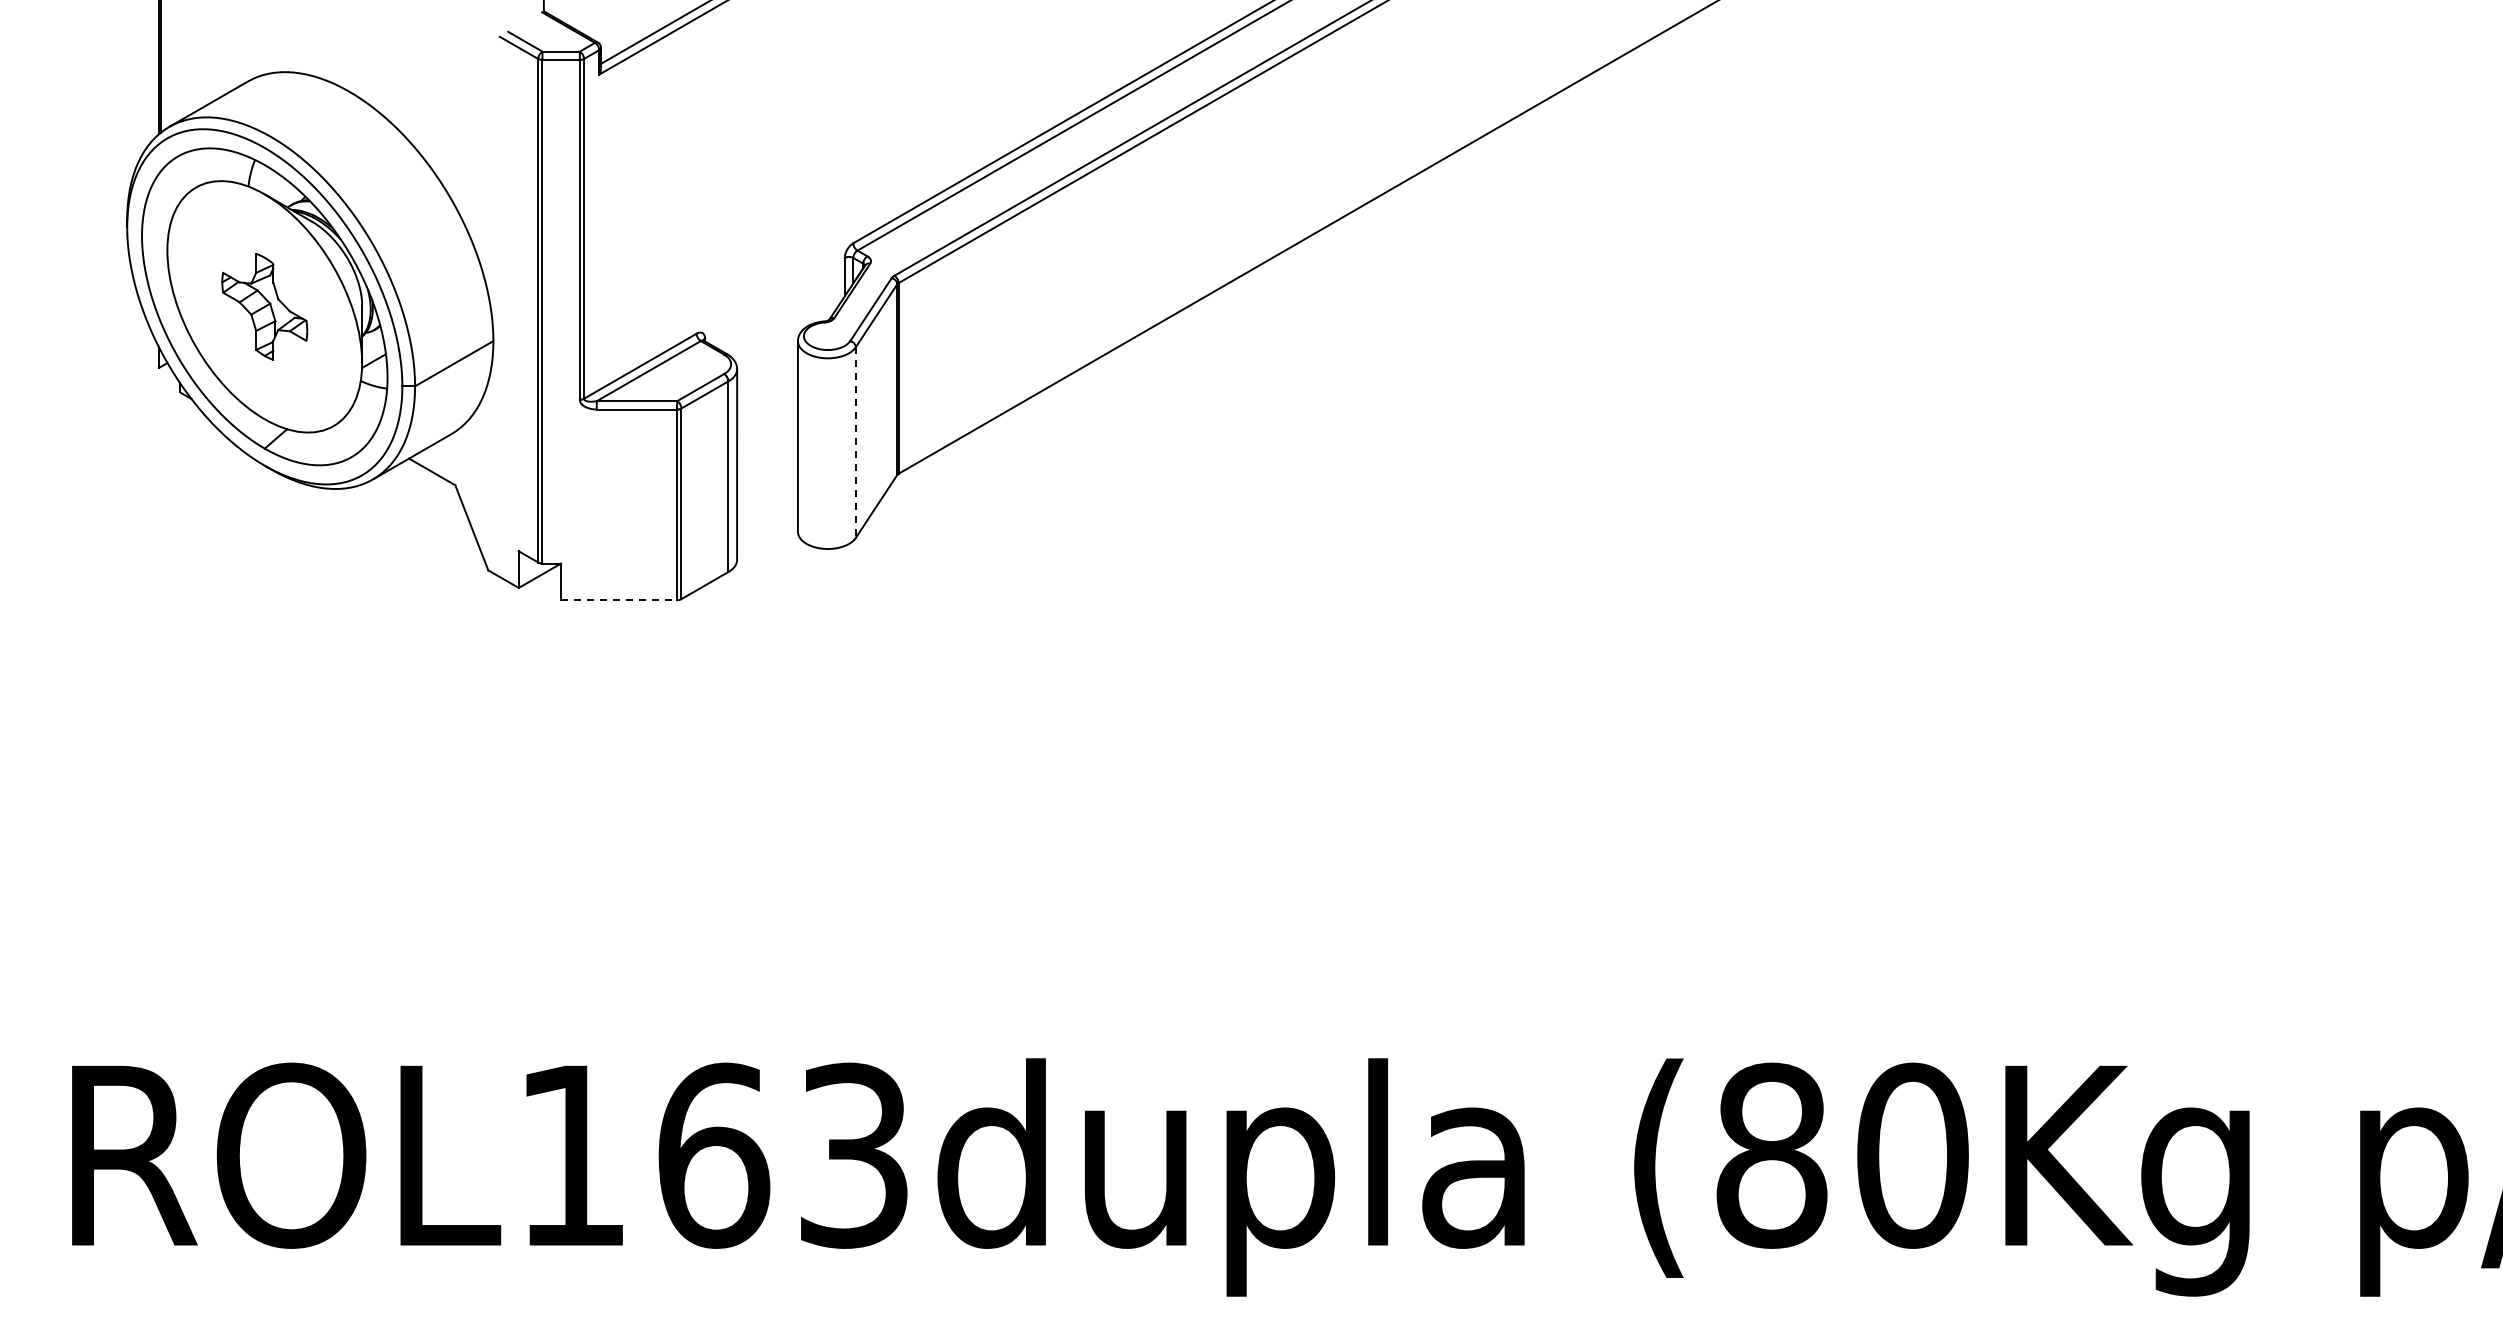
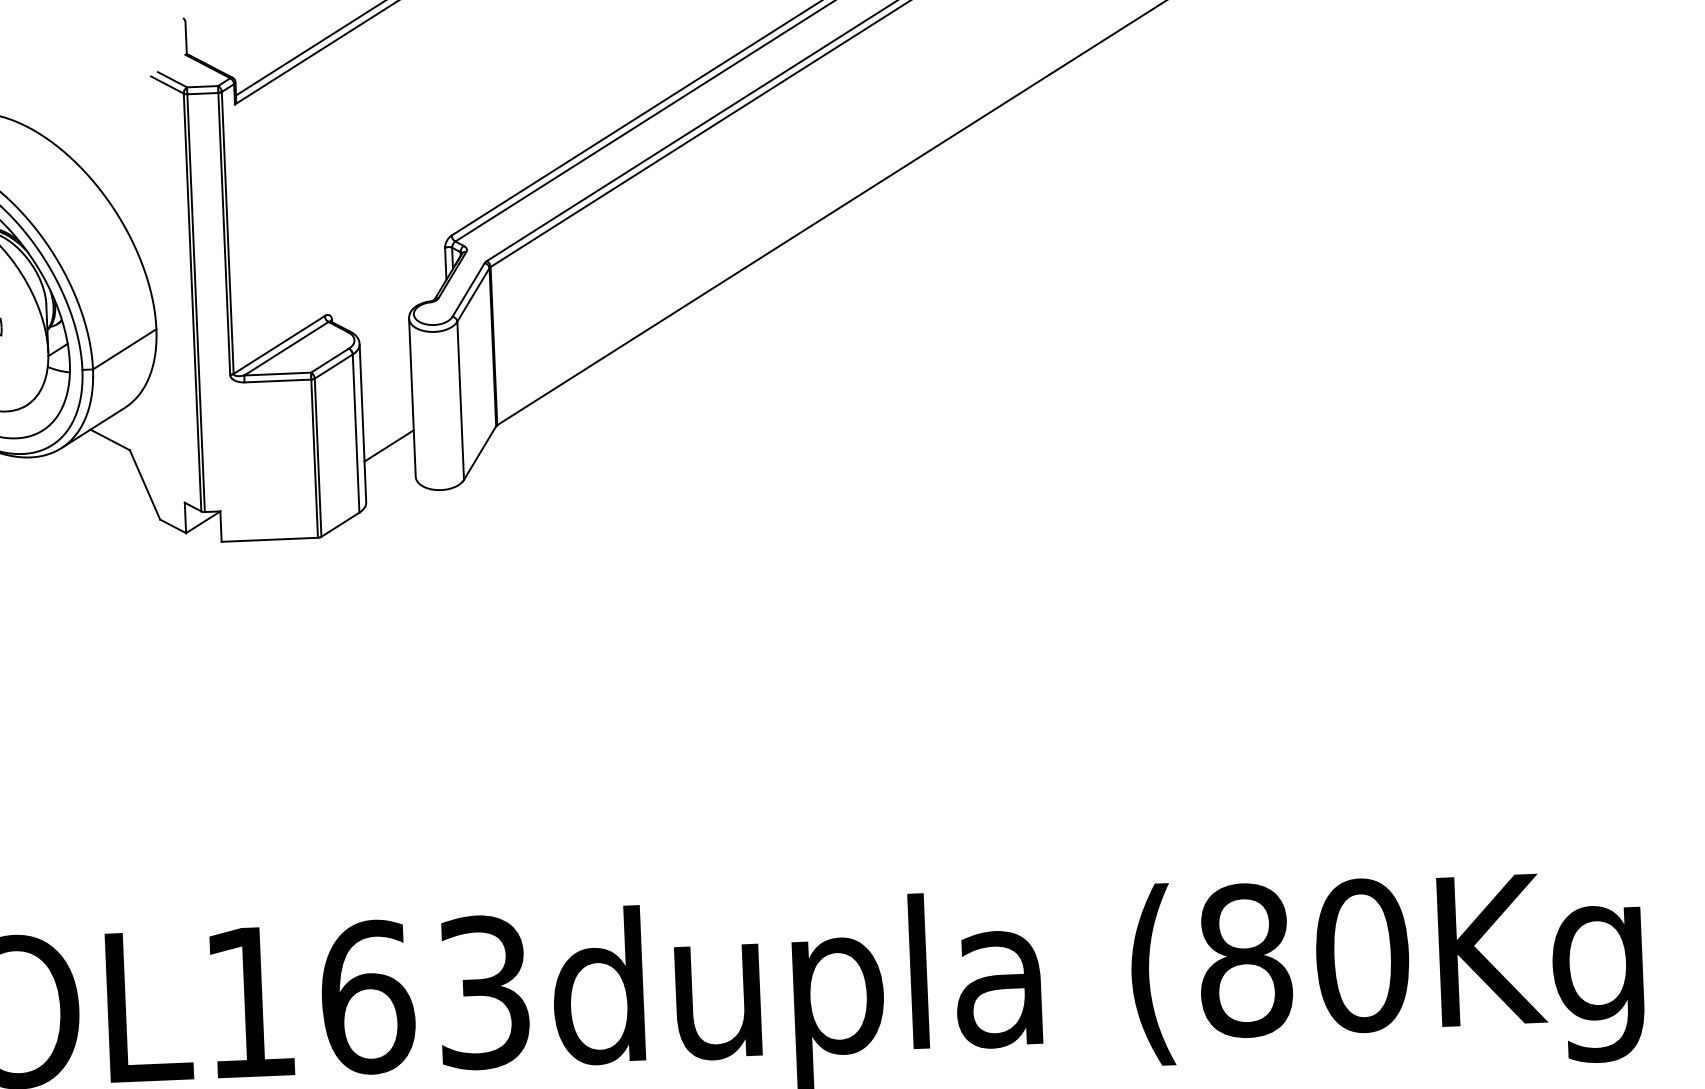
line: (855, 443) -> (460, 401), dashed -> solid
line: (767, 492) -> (389, 445), added
line: (619, 600) -> (270, 540), dashed -> solid

